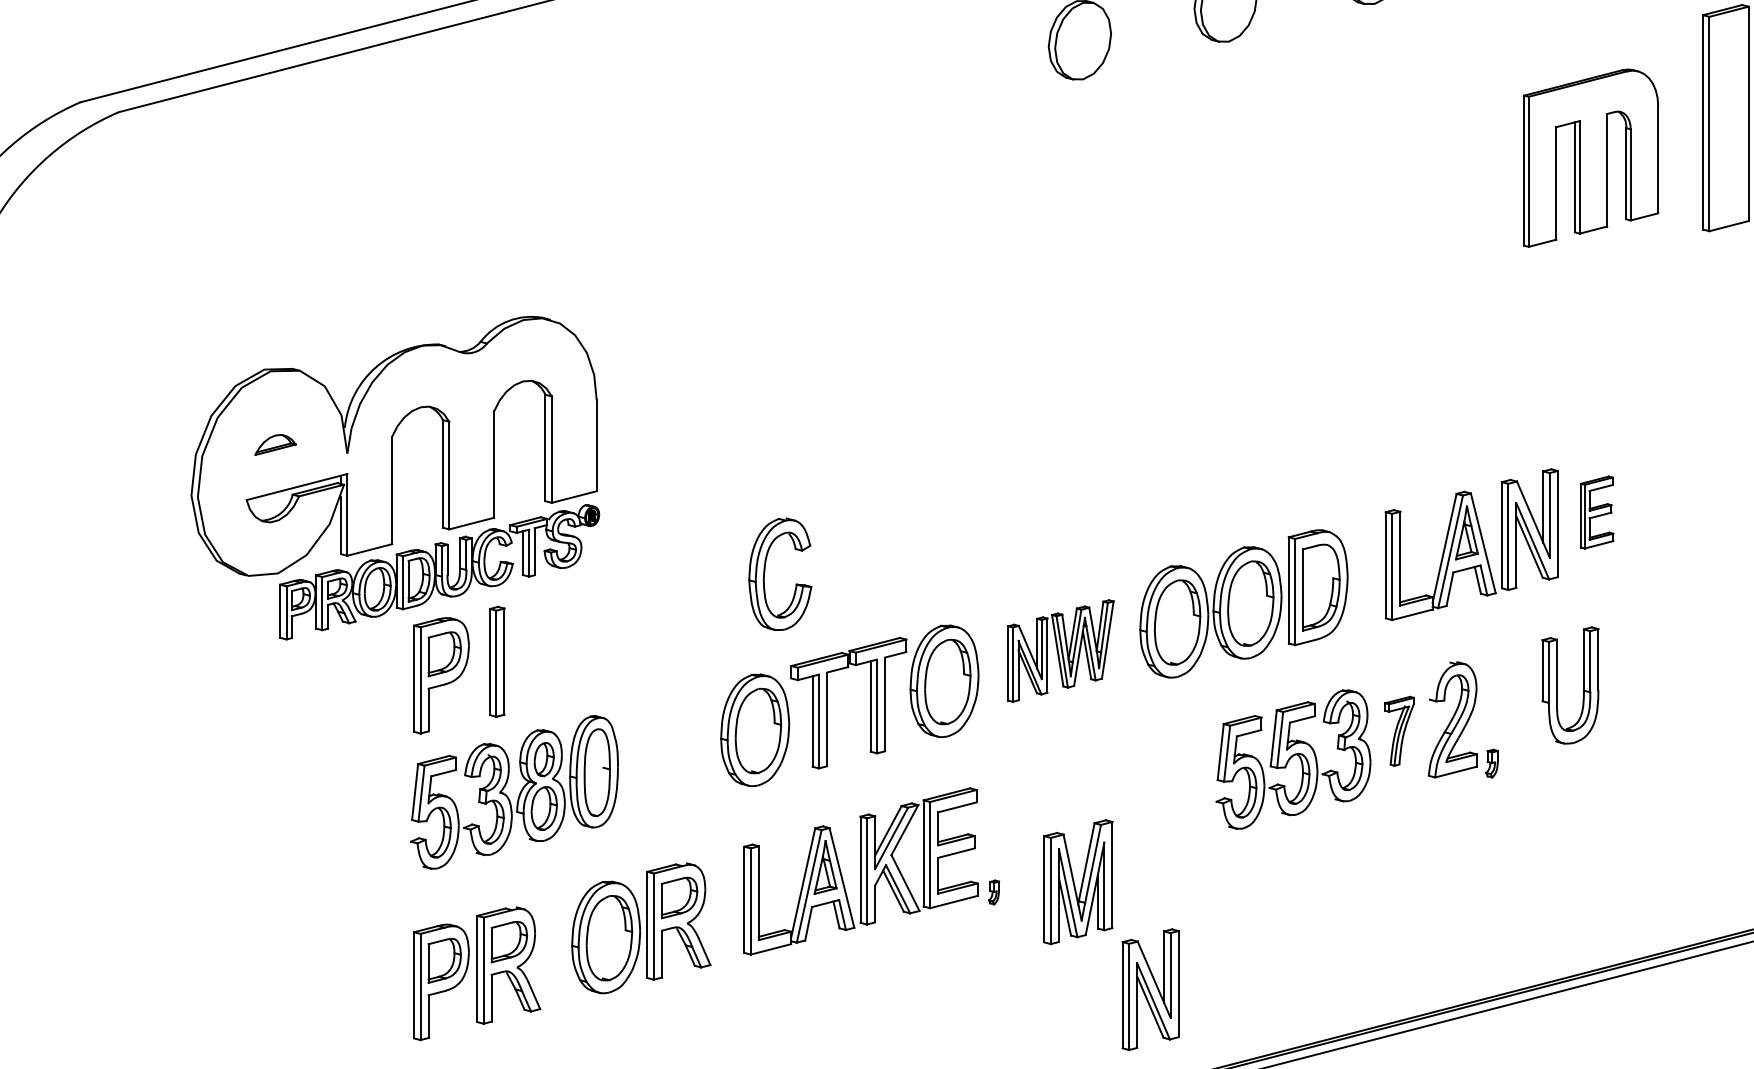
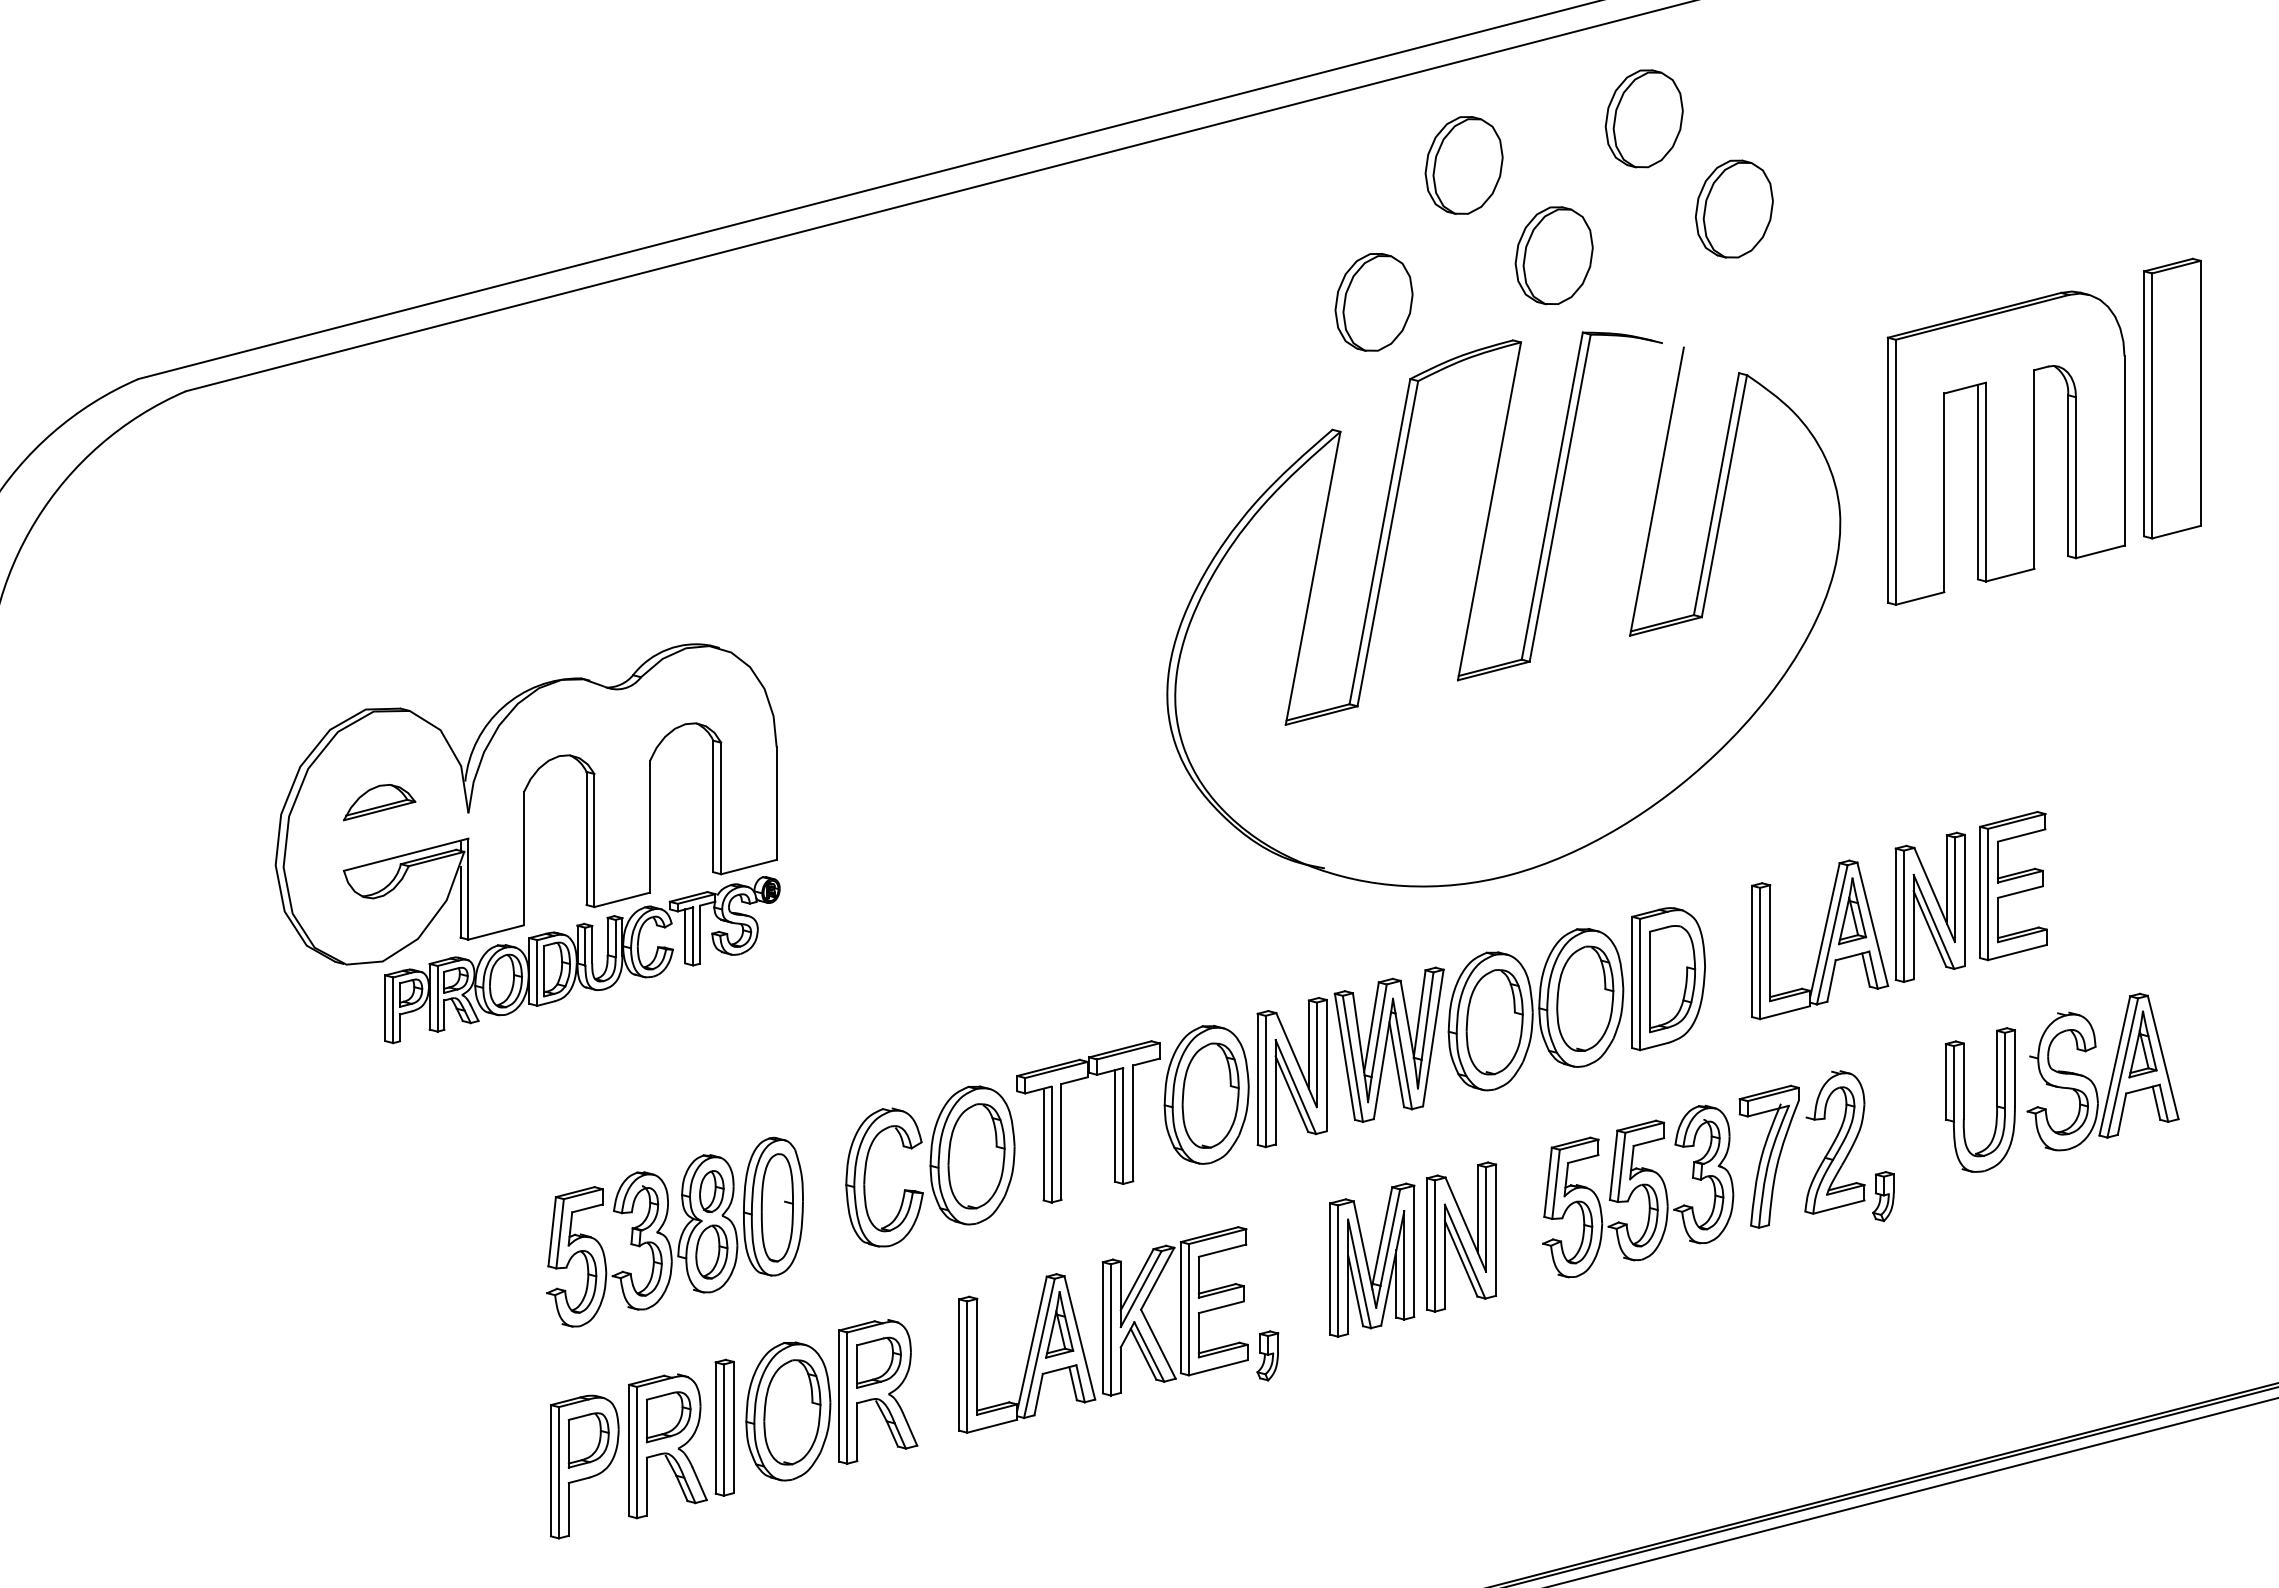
part: (1590, 157) -> (2005, 447), size x1.43
part: (1204, 294) -> (1528, 616), added
part: (275, 444) -> (379, 802), size x1.43
part: (1597, 512) -> (2013, 886), size x1.67
part: (764, 574) -> (865, 1177), moved
part: (1060, 651) -> (1350, 1057), size x1.43
part: (497, 661) -> (724, 1427), moved
part: (1676, 665) -> (2111, 1075), added
part: (441, 675) -> (584, 1087), removed
part: (1398, 731) -> (1768, 1156), size x1.67
part: (1492, 763) -> (1883, 1196), size x1.43
part: (1078, 881) -> (1372, 1259), moved
part: (993, 892) -> (1267, 1355), size x1.67
part: (1150, 989) -> (1461, 1236), moved

